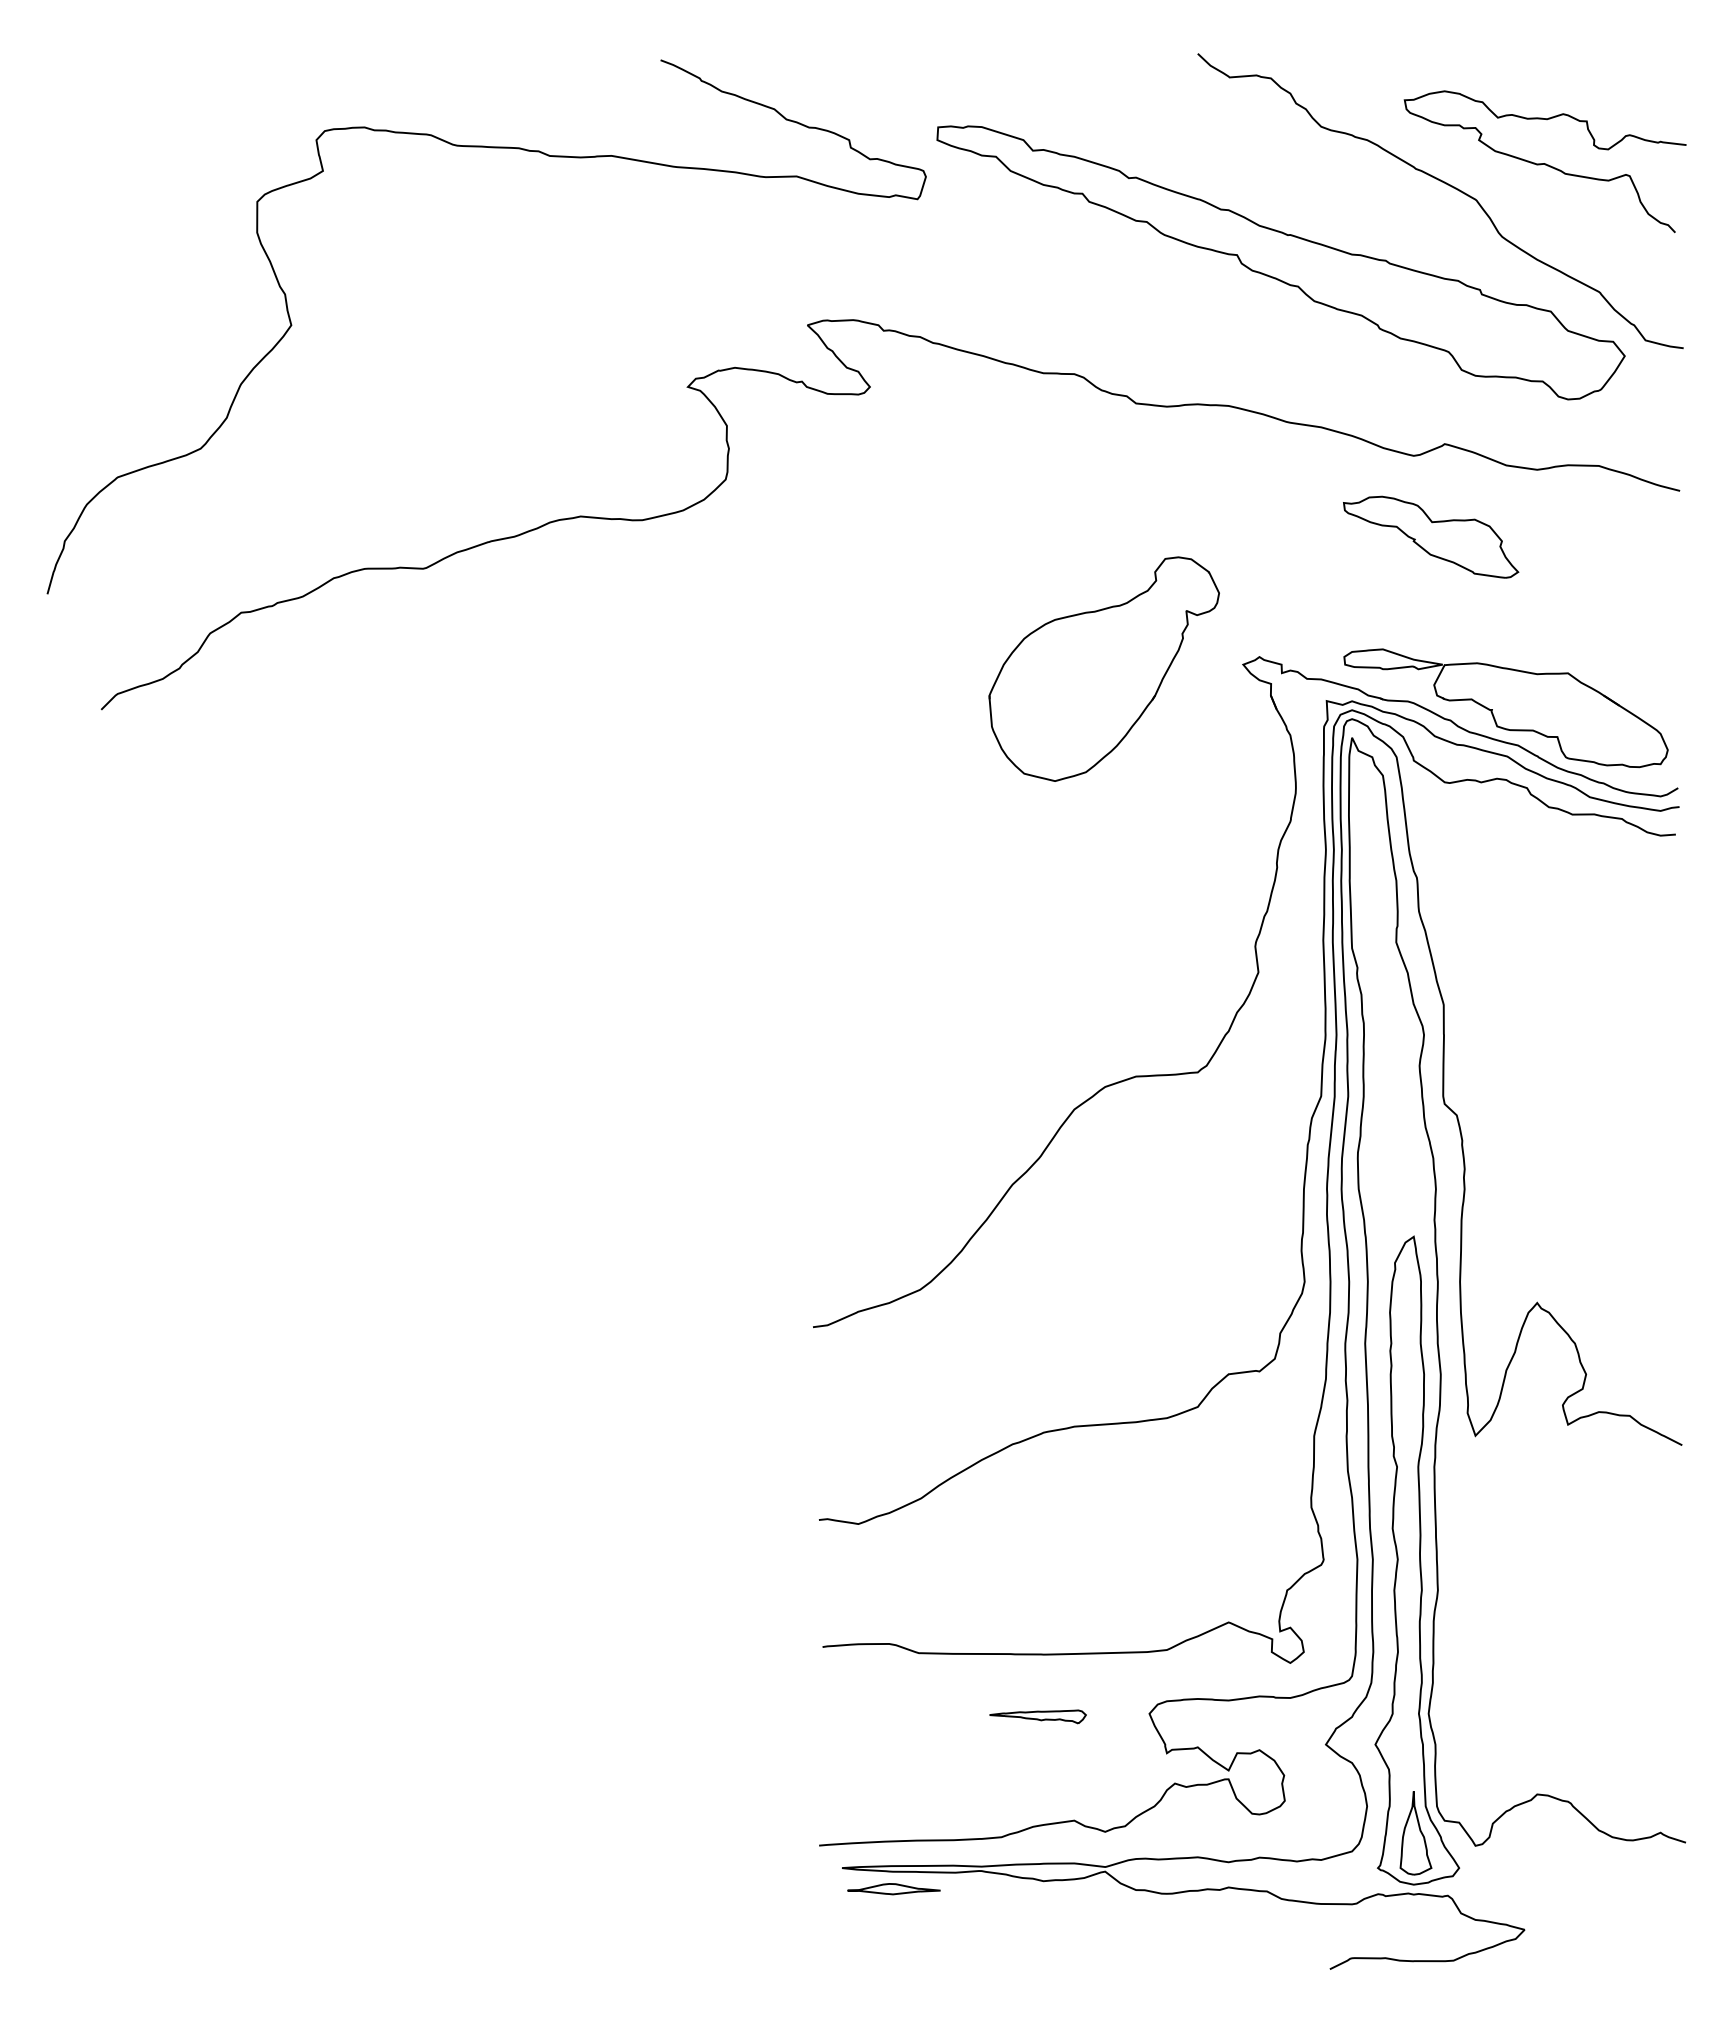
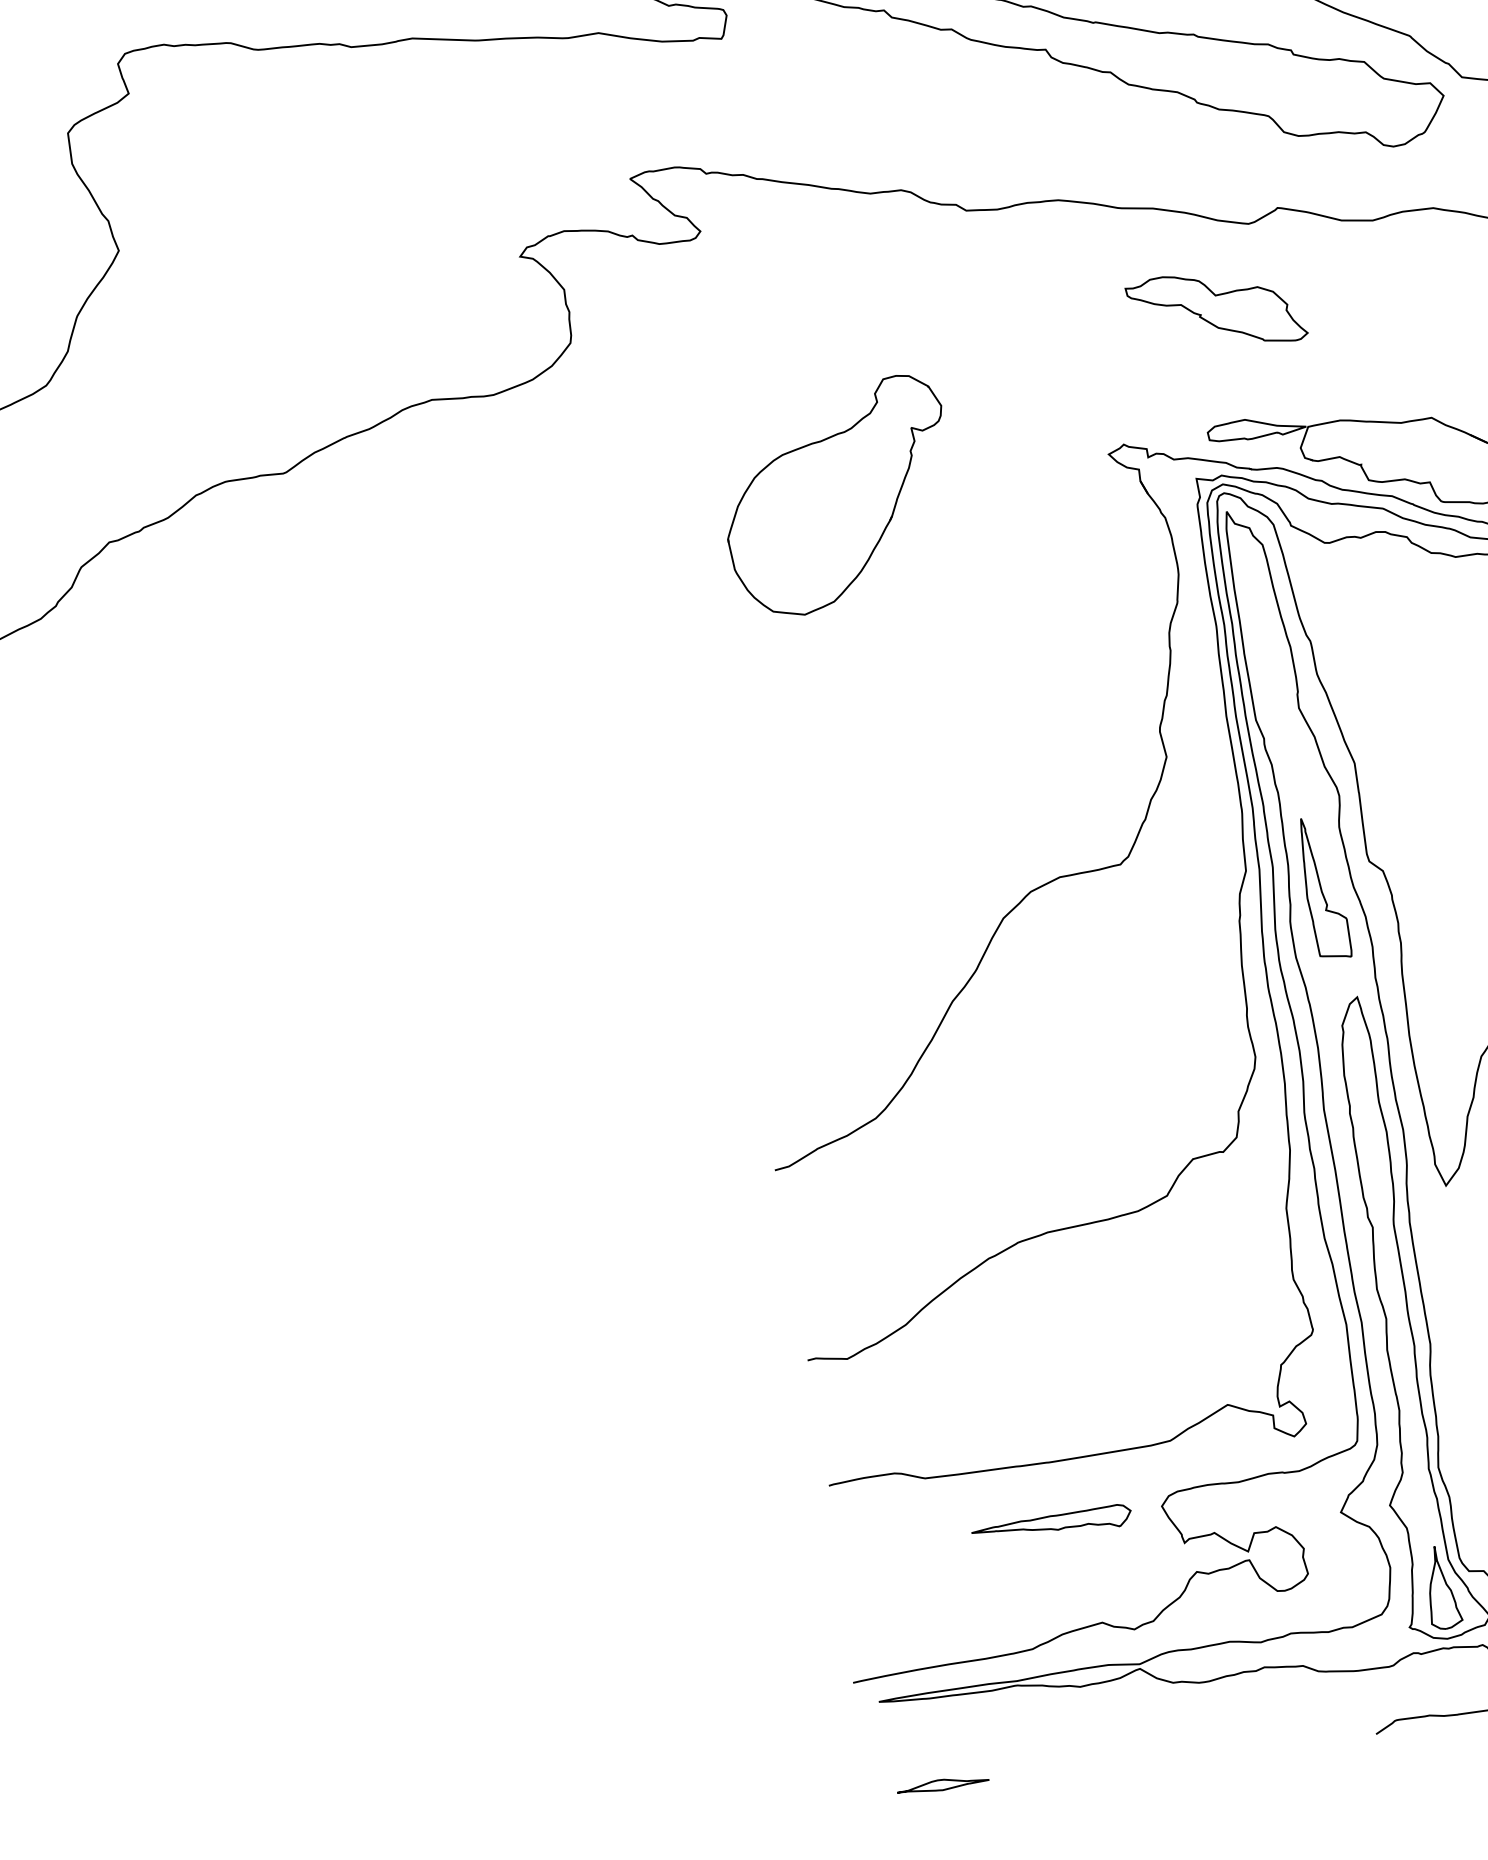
part: (1431, 536) -> (1216, 309), moved
part: (1103, 668) -> (837, 496), moved
part: (1396, 1123) -> (1324, 887), added
part: (1037, 1716) -> (1051, 1524), size x1.67
part: (893, 1889) -> (942, 1785), moved

